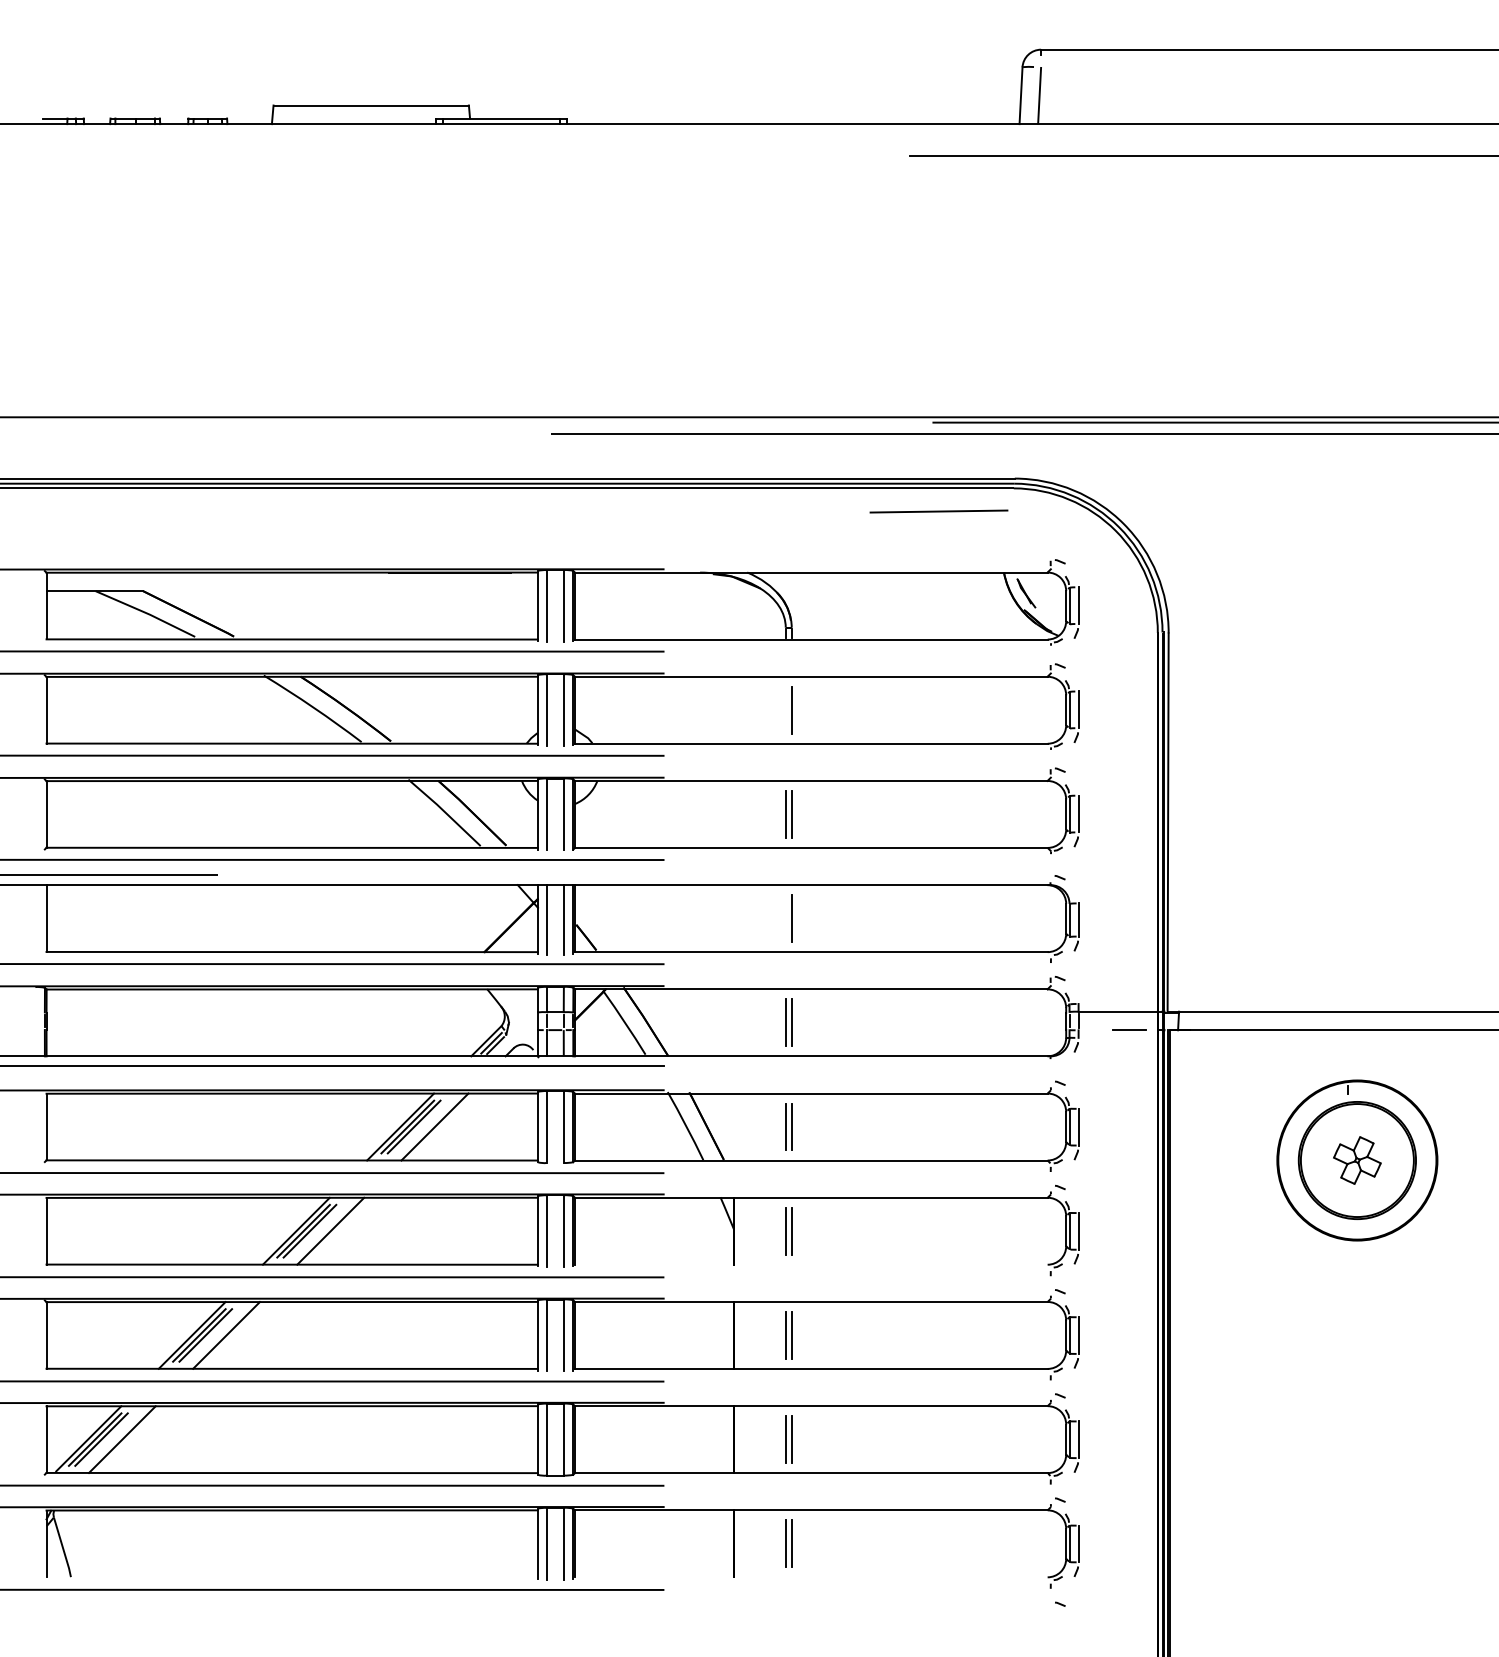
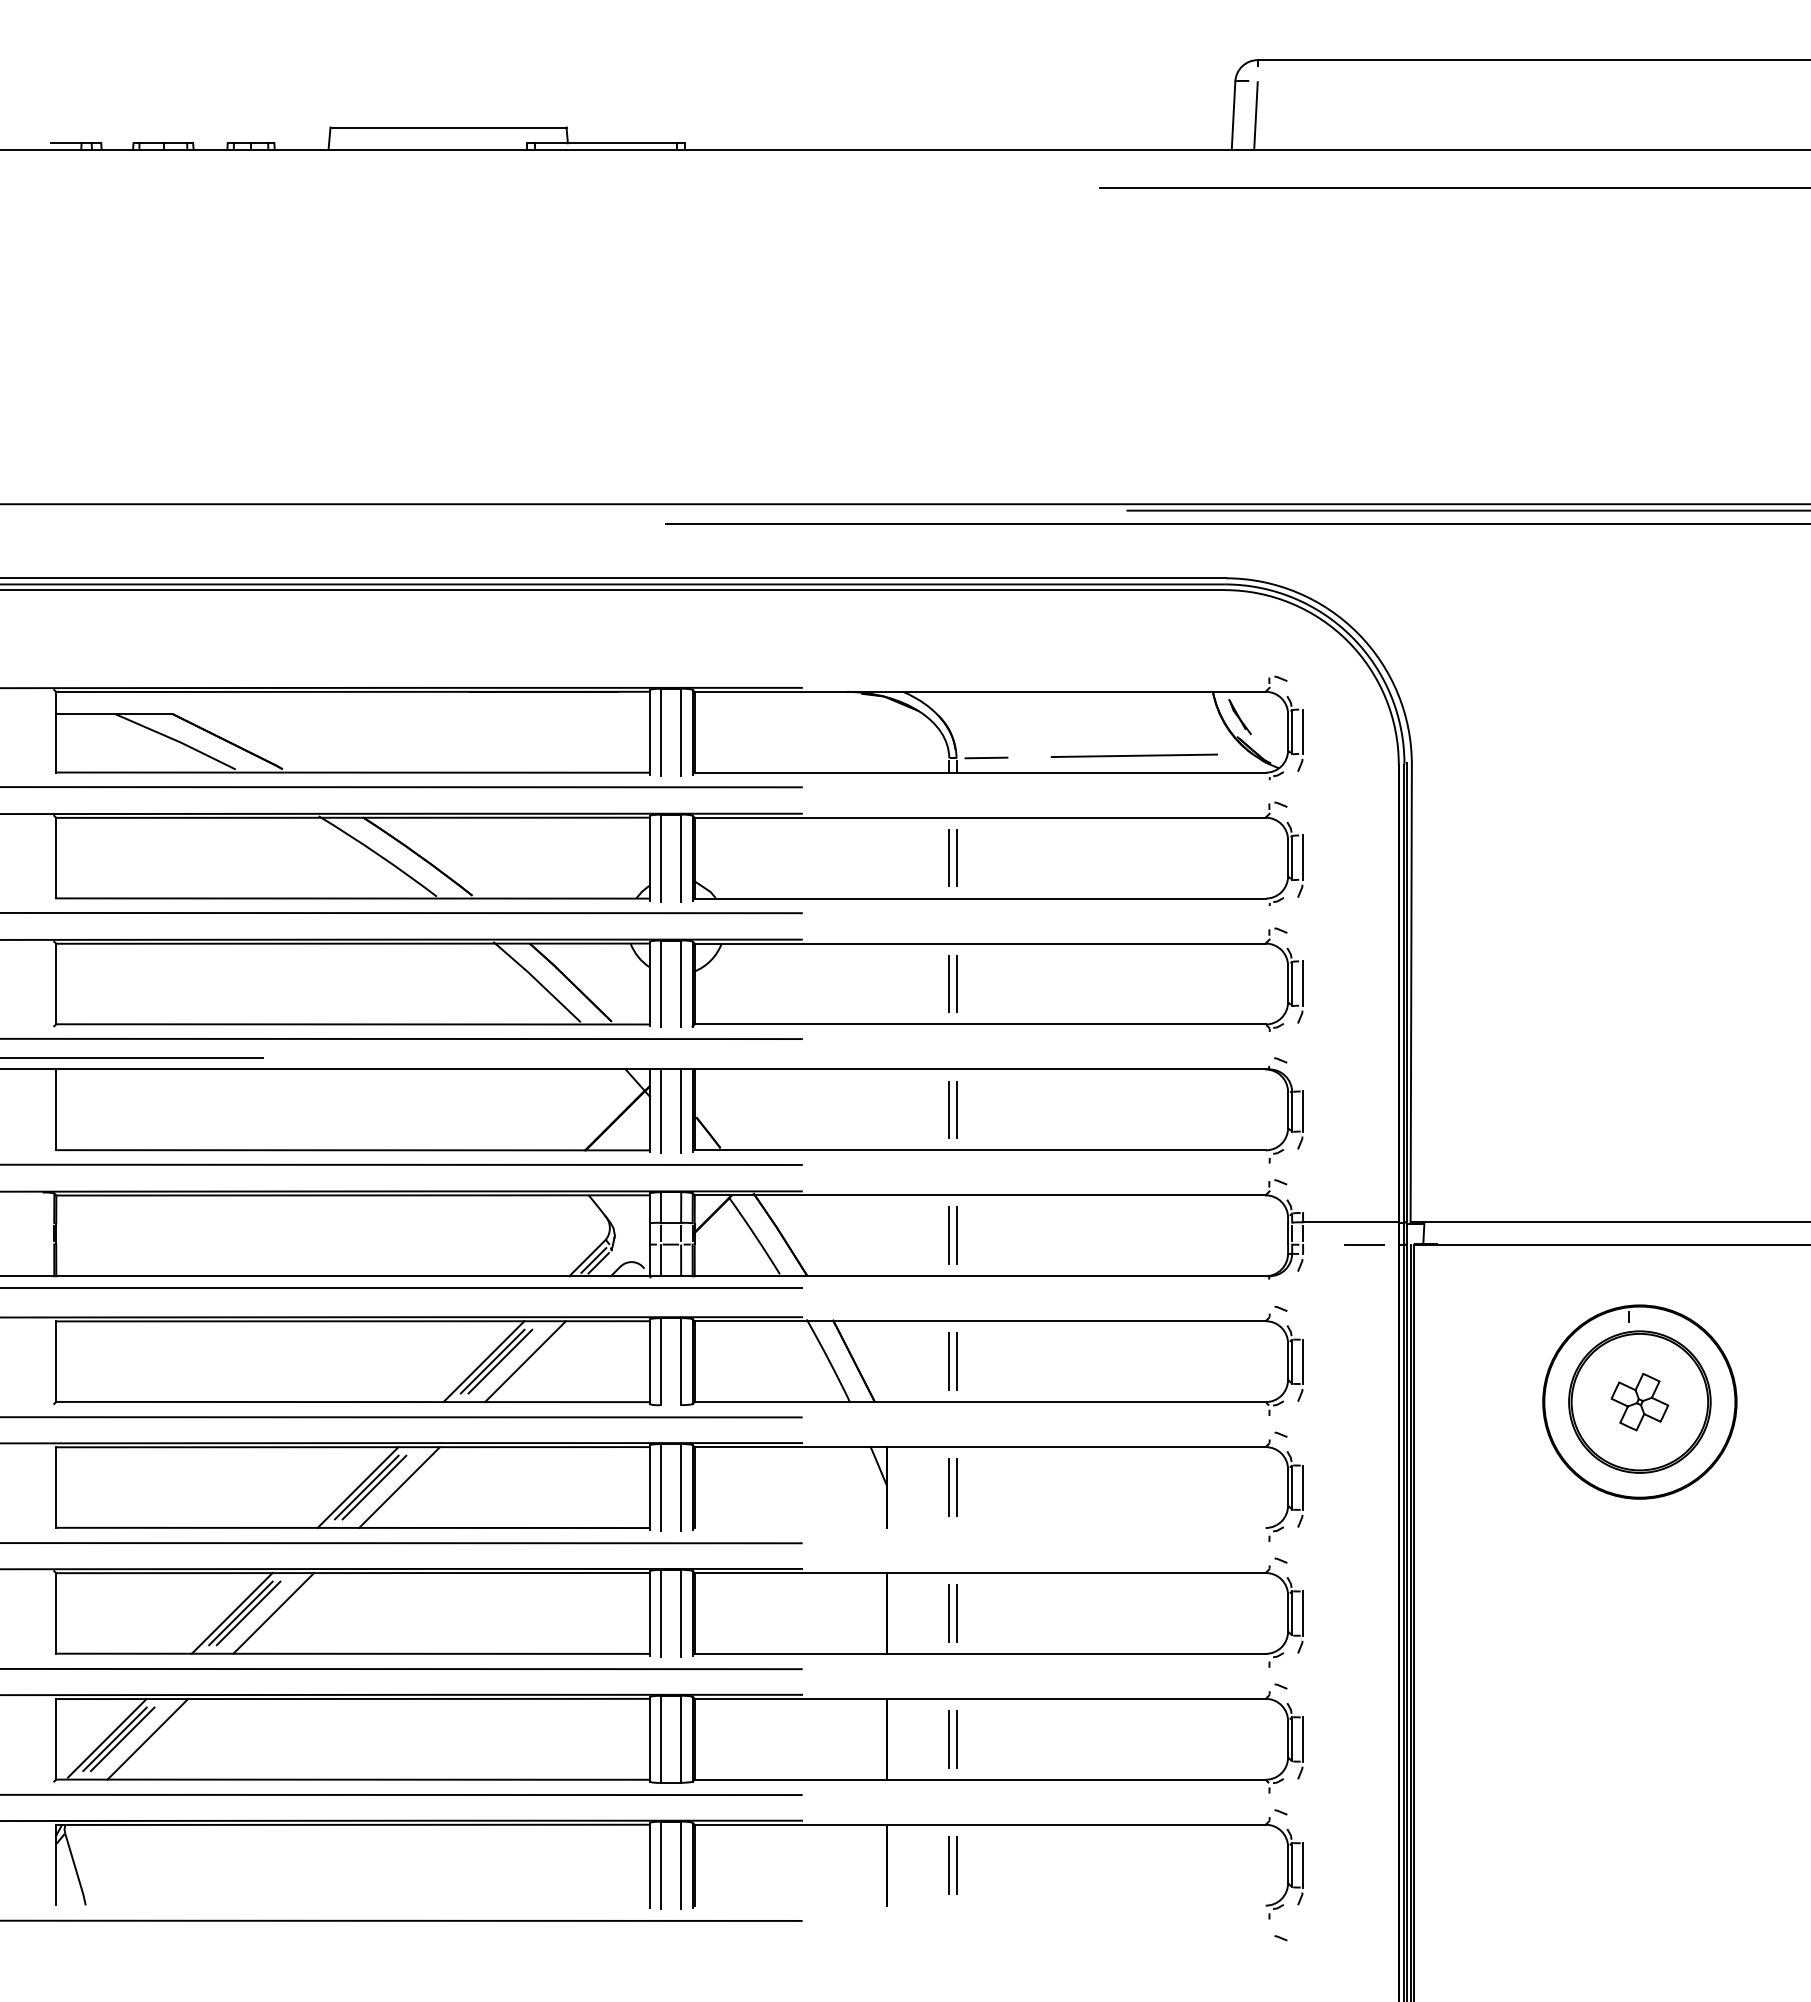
line: (938, 511) -> (1133, 755), moved
line: (816, 627) -> (986, 758), added
line: (785, 709) -> (948, 857), added
line: (785, 918) -> (948, 1109), added

